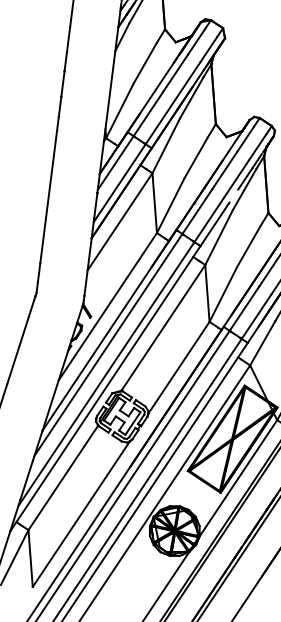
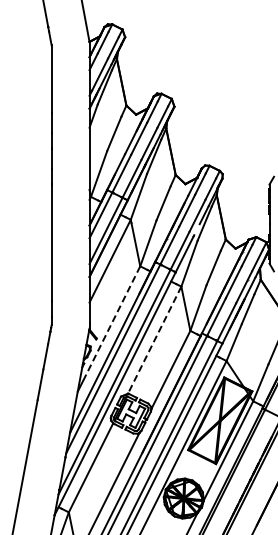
line: (111, 301) -> (111, 324), solid -> dashed
line: (163, 328) -> (154, 340), solid -> dashed

